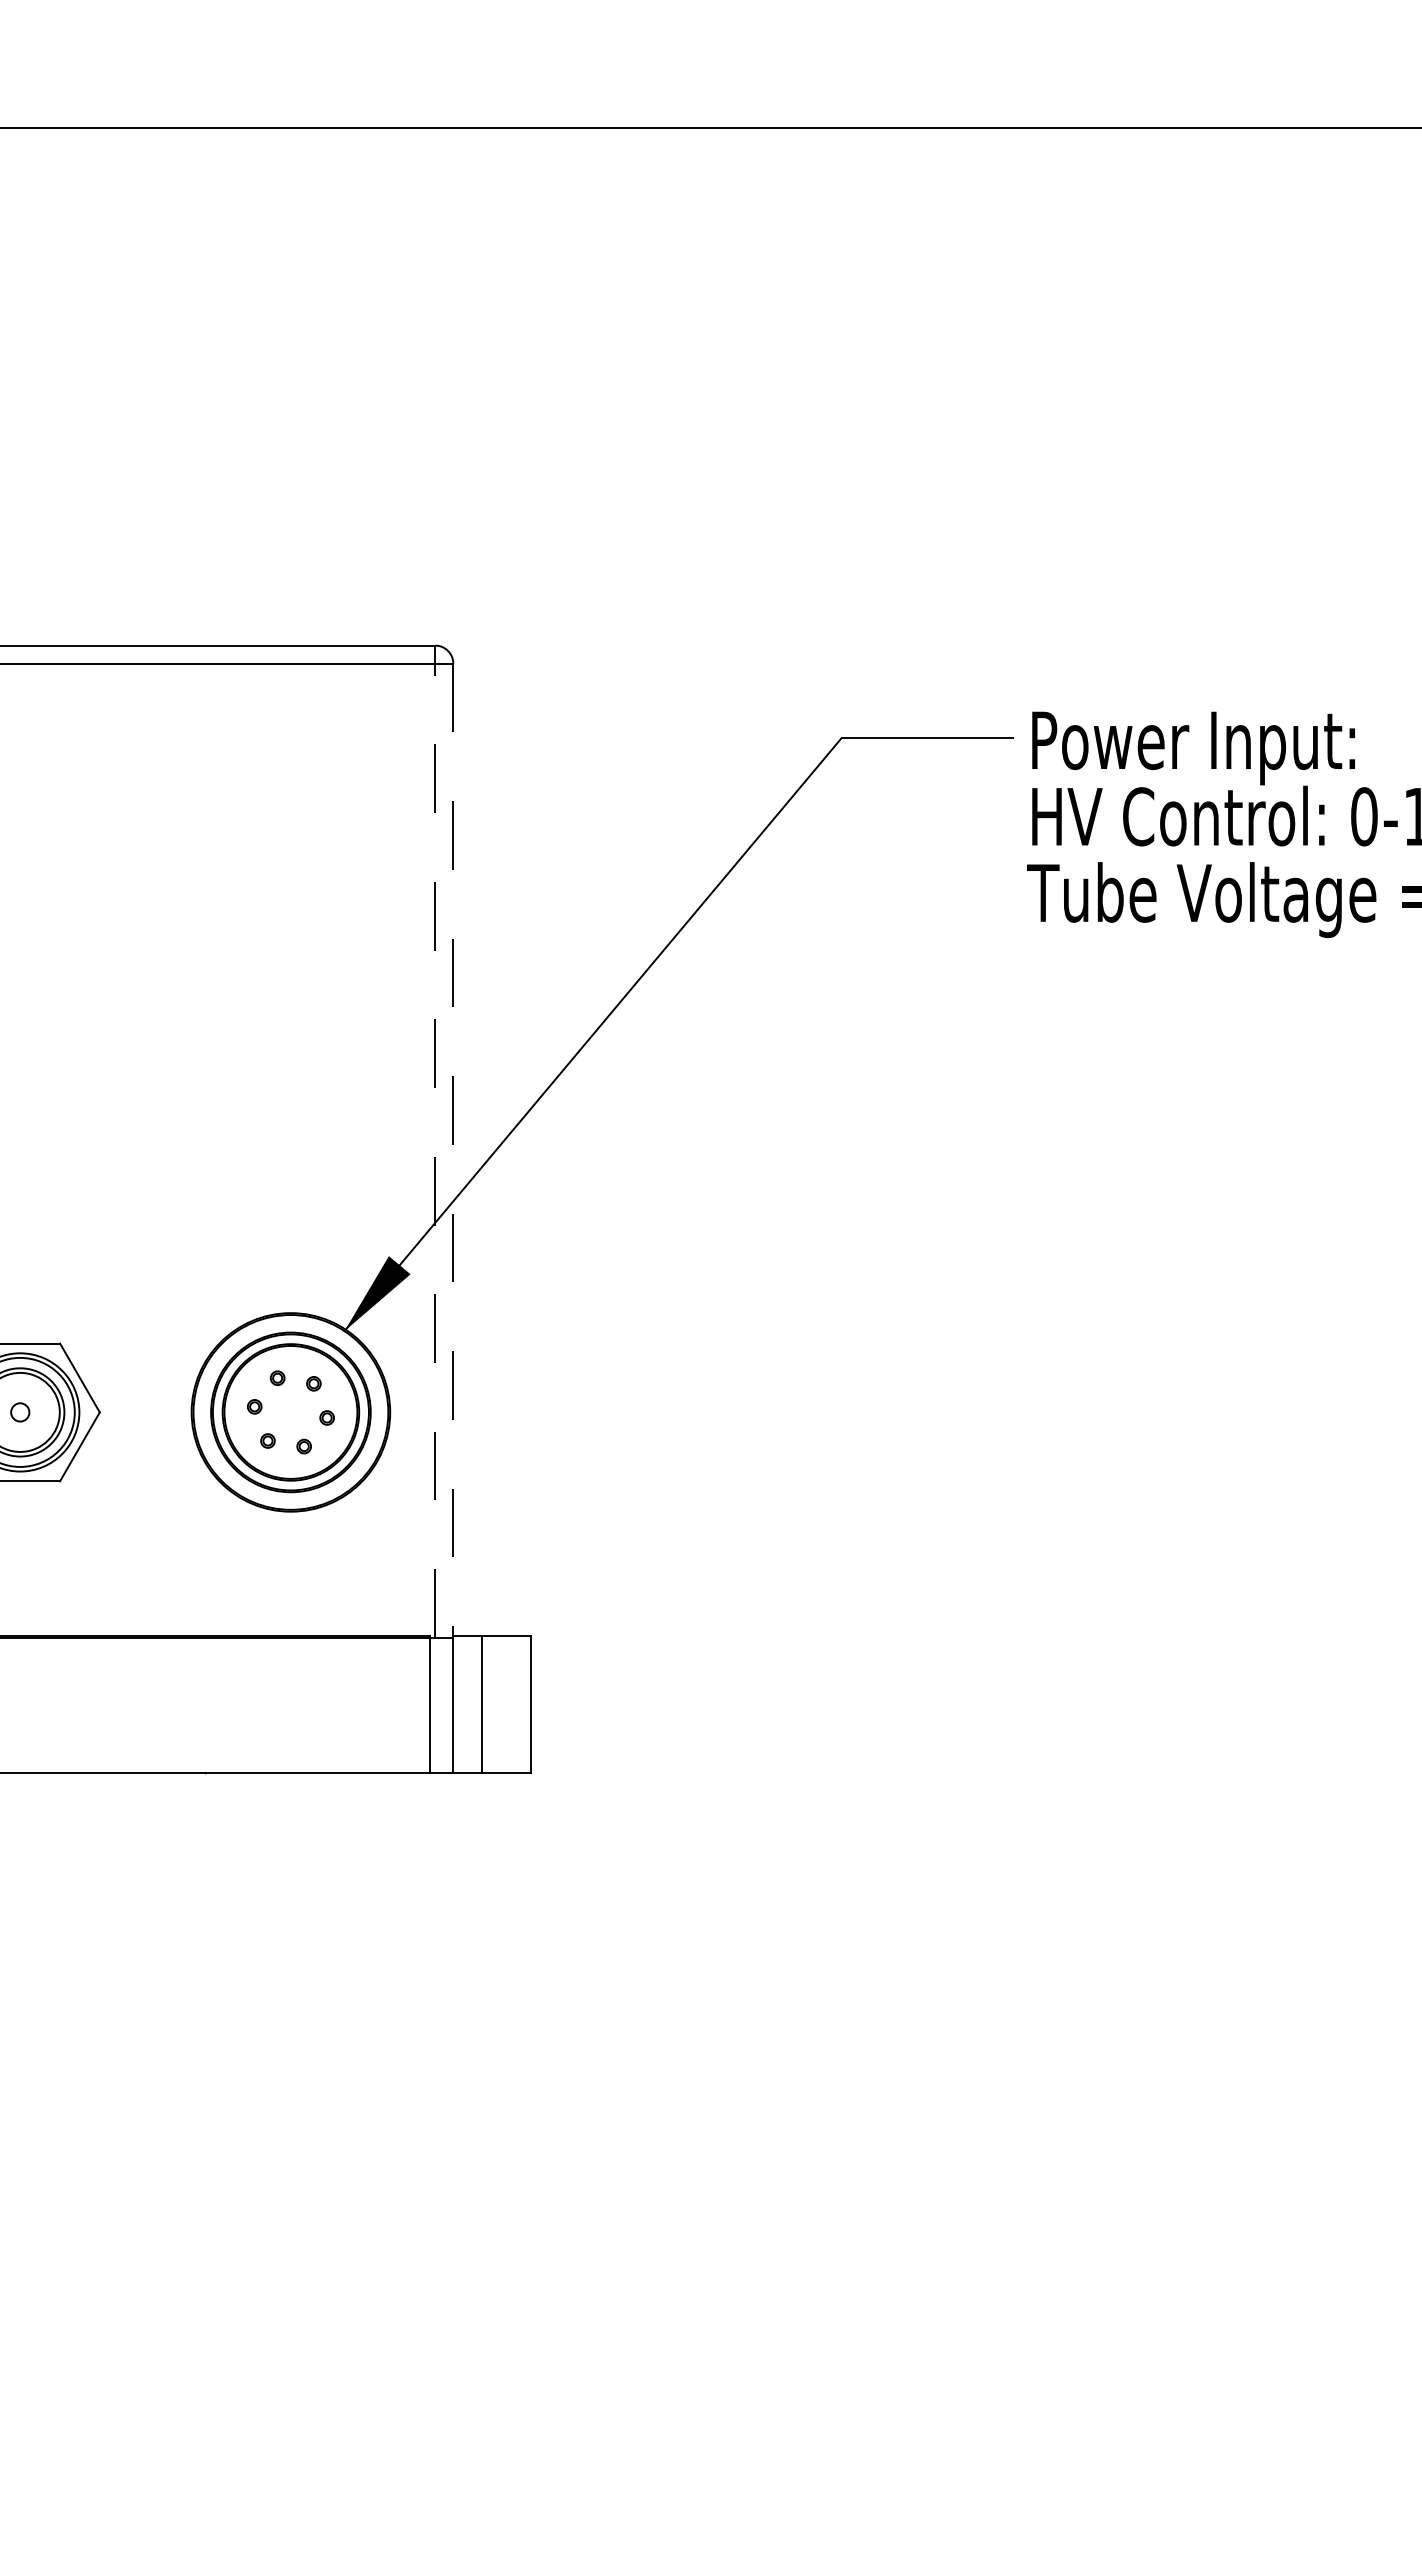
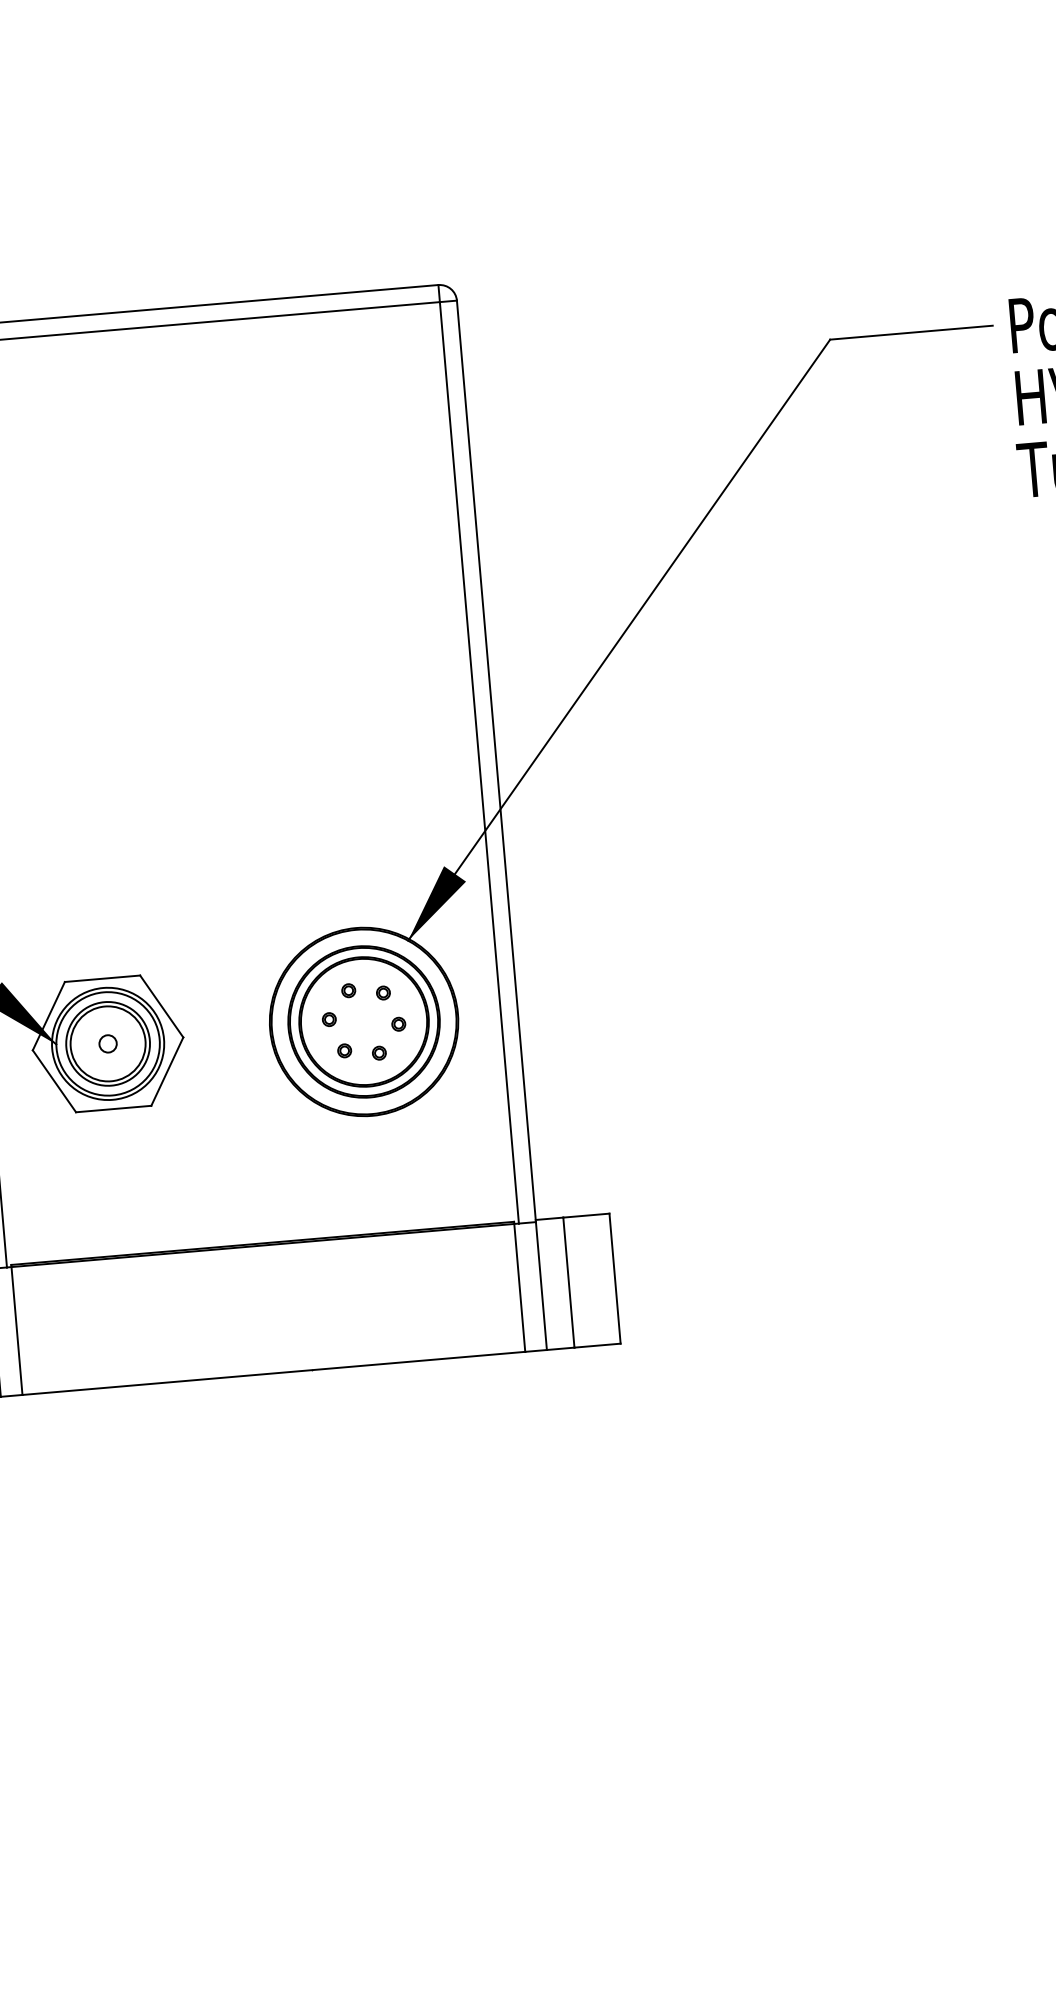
line: (435, 1150) -> (479, 762), dashed -> solid
line: (453, 1151) -> (496, 762), dashed -> solid

